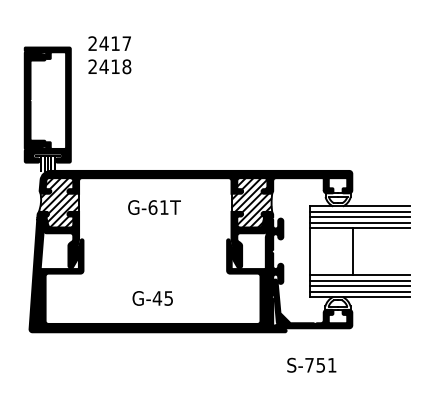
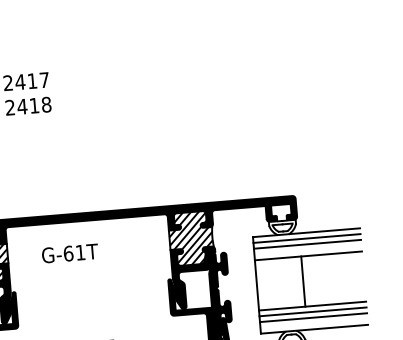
text: (154, 207) -> (70, 253), moved
line: (359, 222) -> (307, 250), removed
line: (359, 291) -> (313, 323), removed

